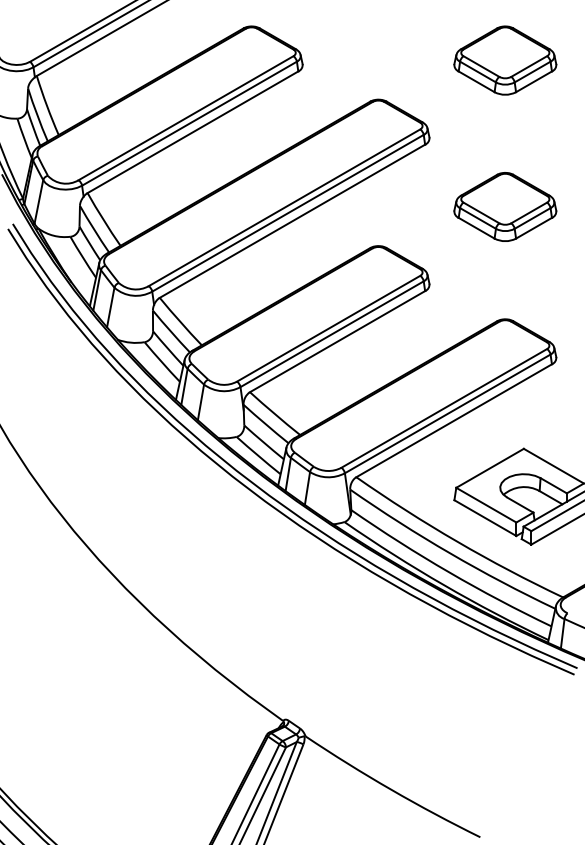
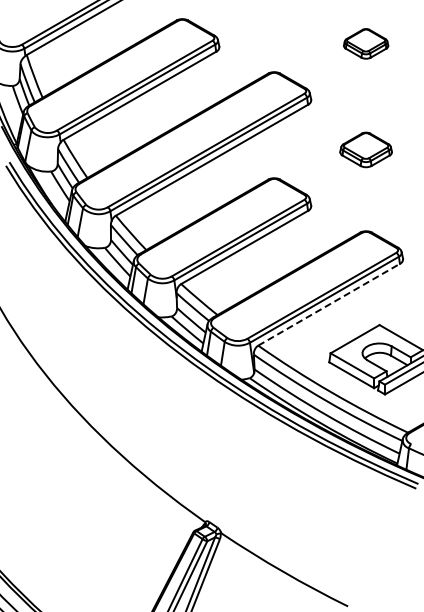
part: (504, 60) -> (365, 43), size x0.6
part: (504, 206) -> (365, 149), size x0.7
line: (454, 420) -> (329, 304), solid -> dashed

